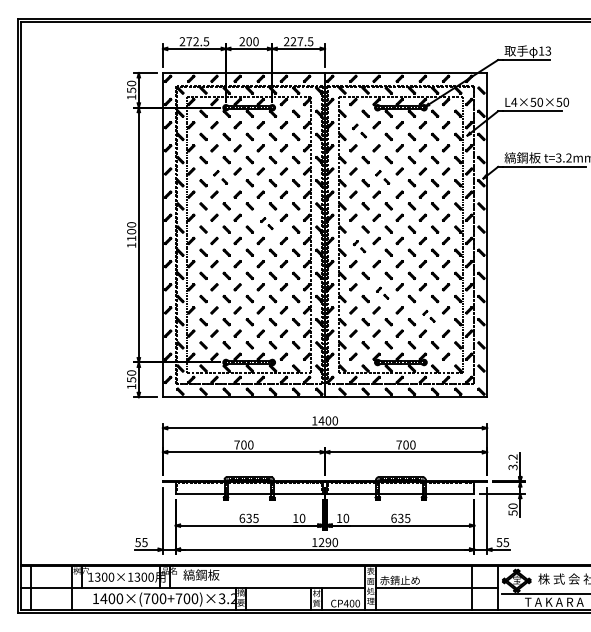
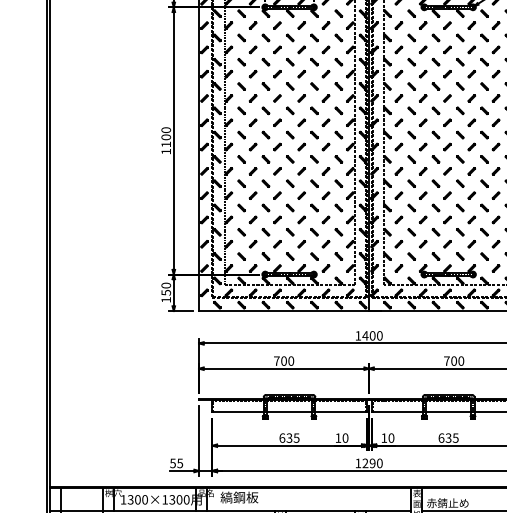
part: (359, 130) -> (405, 31), size x1.43
part: (220, 177) -> (259, 80), size x1.43
part: (382, 177) -> (429, 80), size x1.43
part: (266, 223) -> (307, 128), size x1.67
part: (359, 246) -> (405, 152), size x1.67
part: (382, 293) -> (429, 202), size x1.67
part: (428, 316) -> (477, 226), size x1.67

